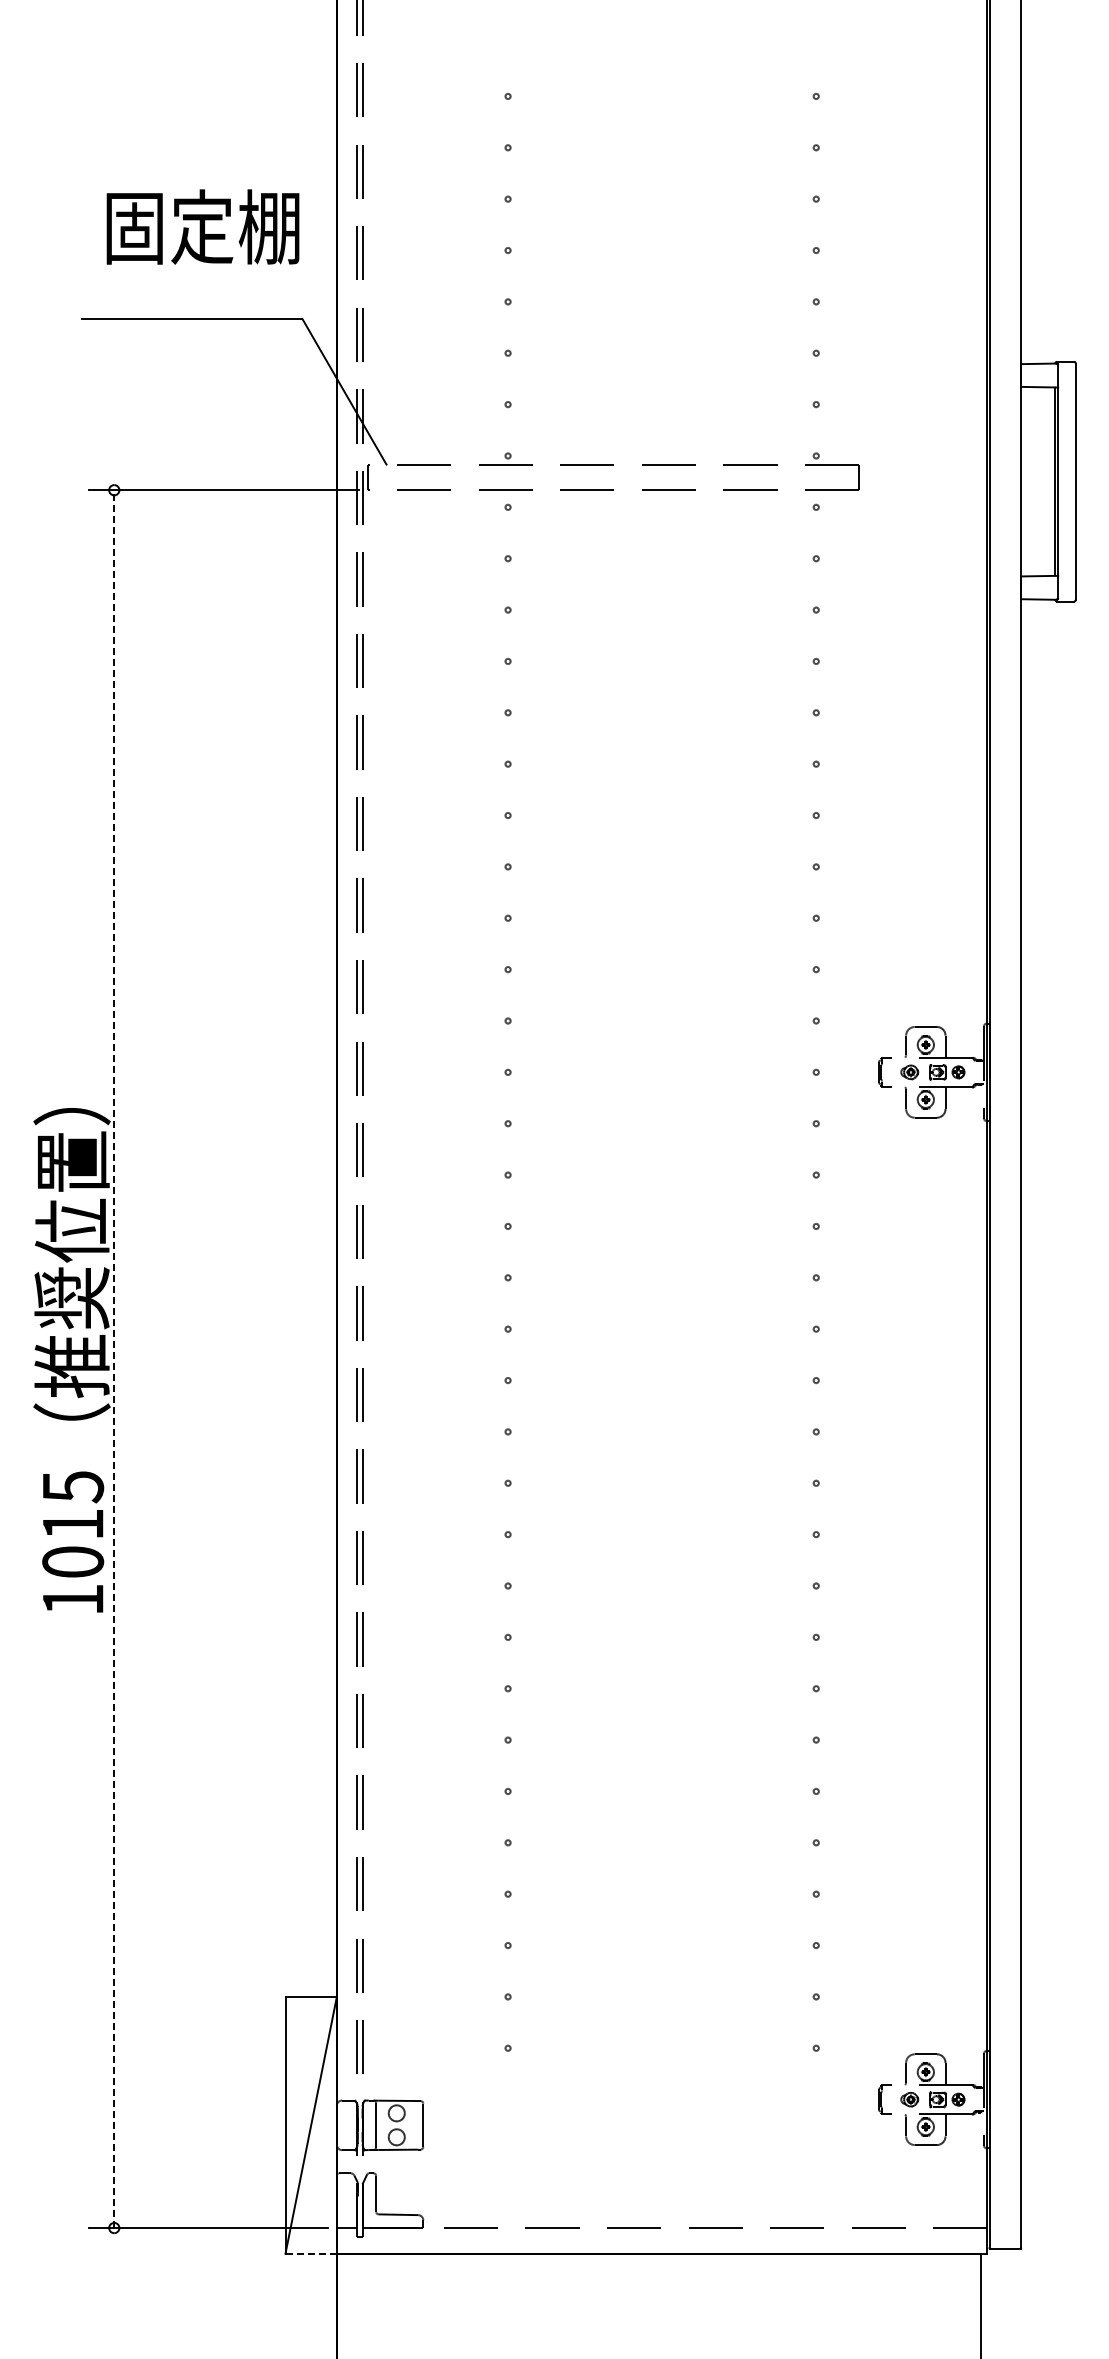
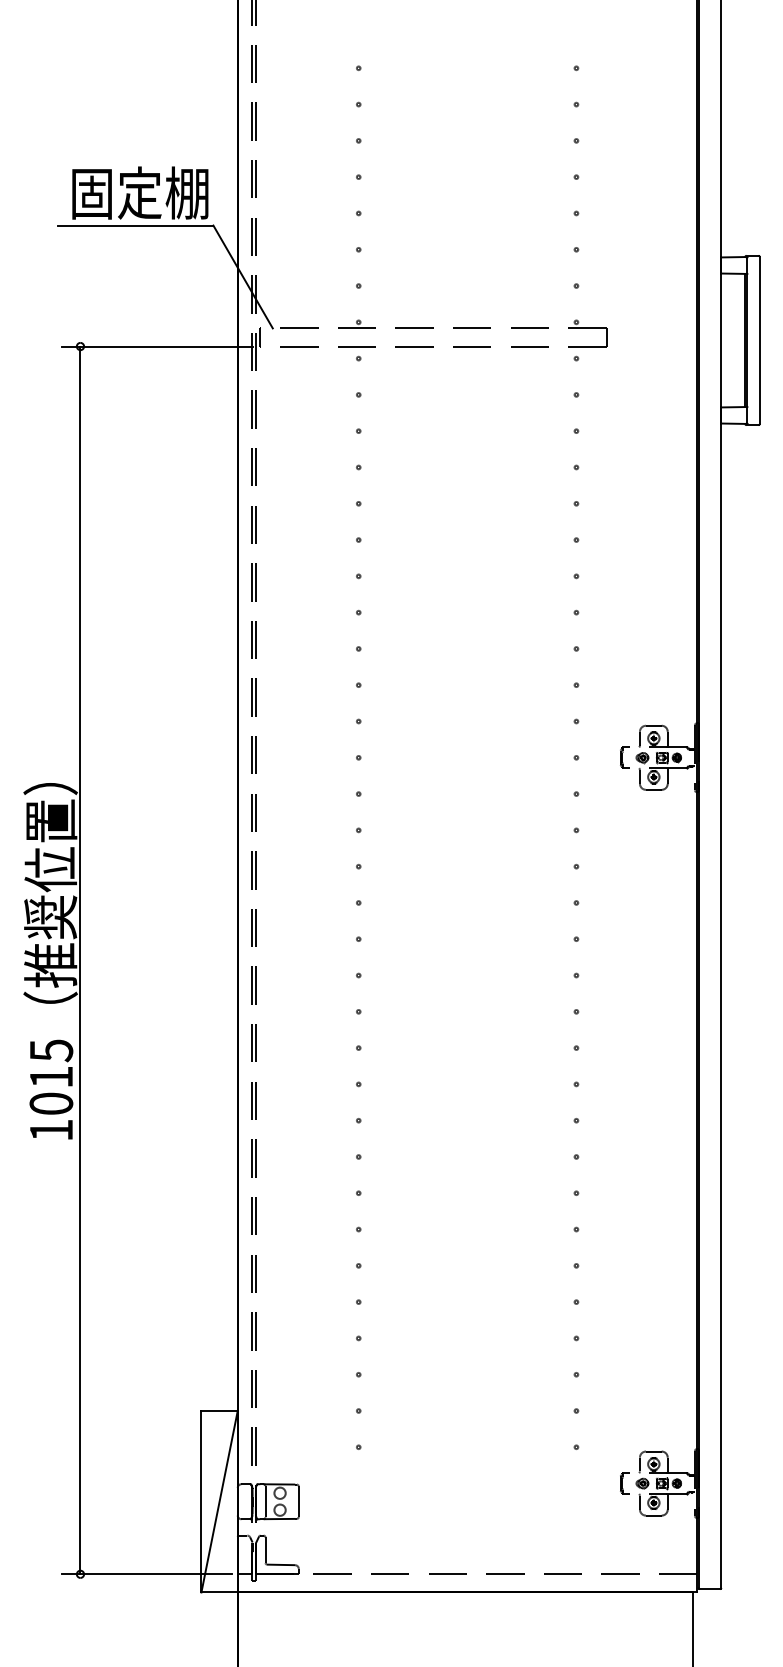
text: (202, 226) -> (139, 192), moved
line: (114, 1359) -> (80, 960), dashed -> solid
line: (311, 2253) -> (219, 1592), dashed -> solid

